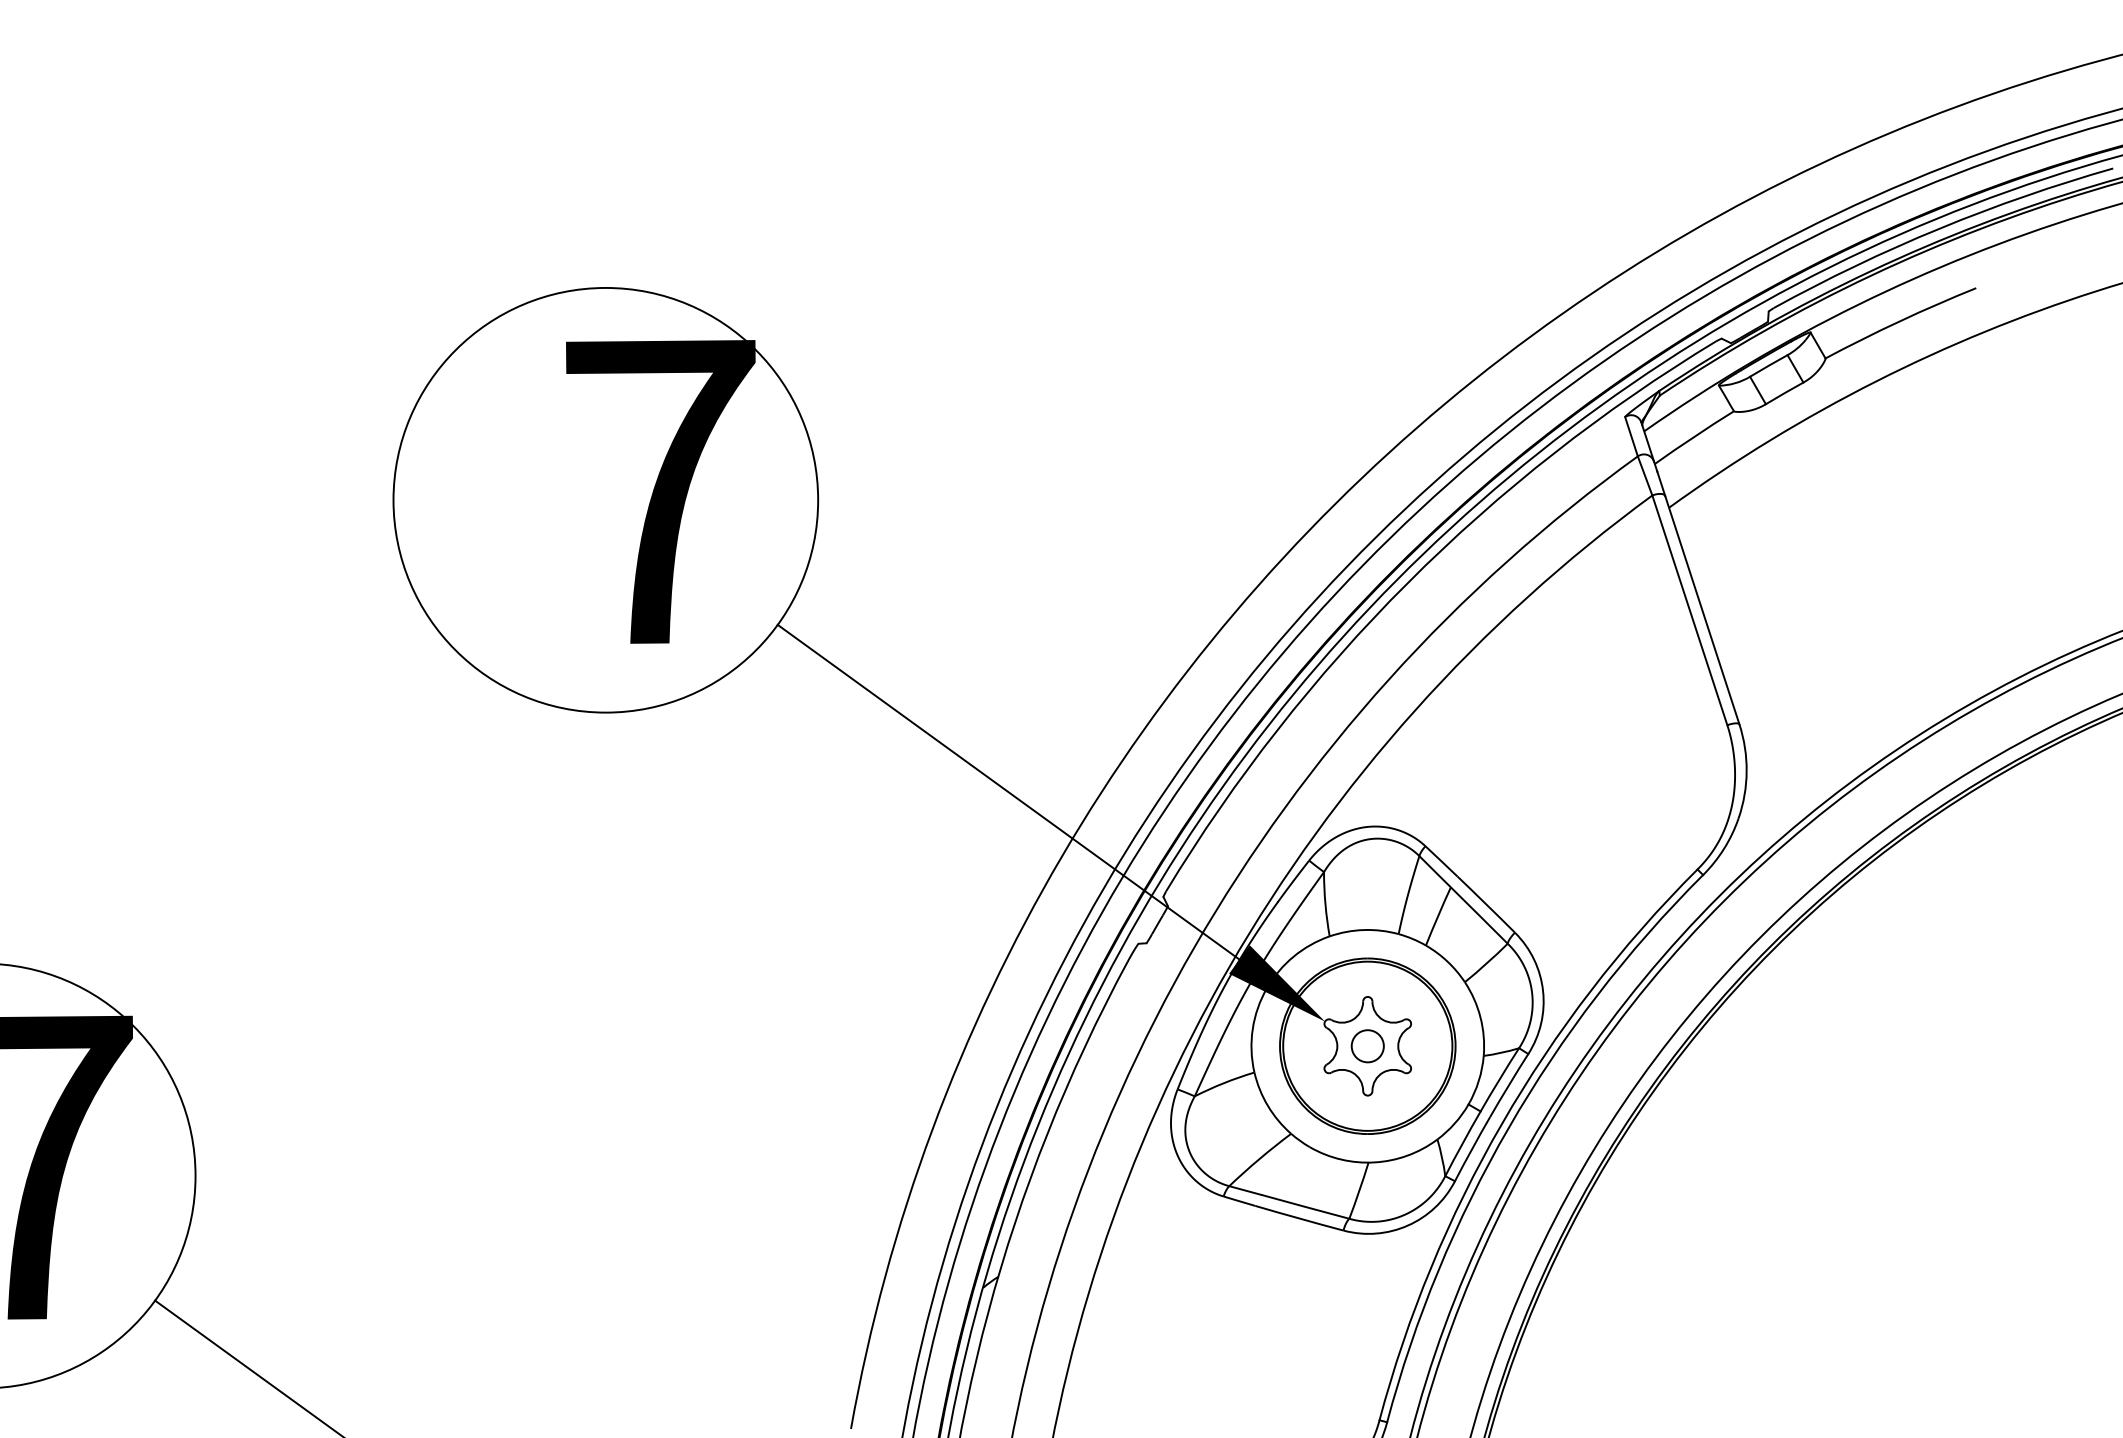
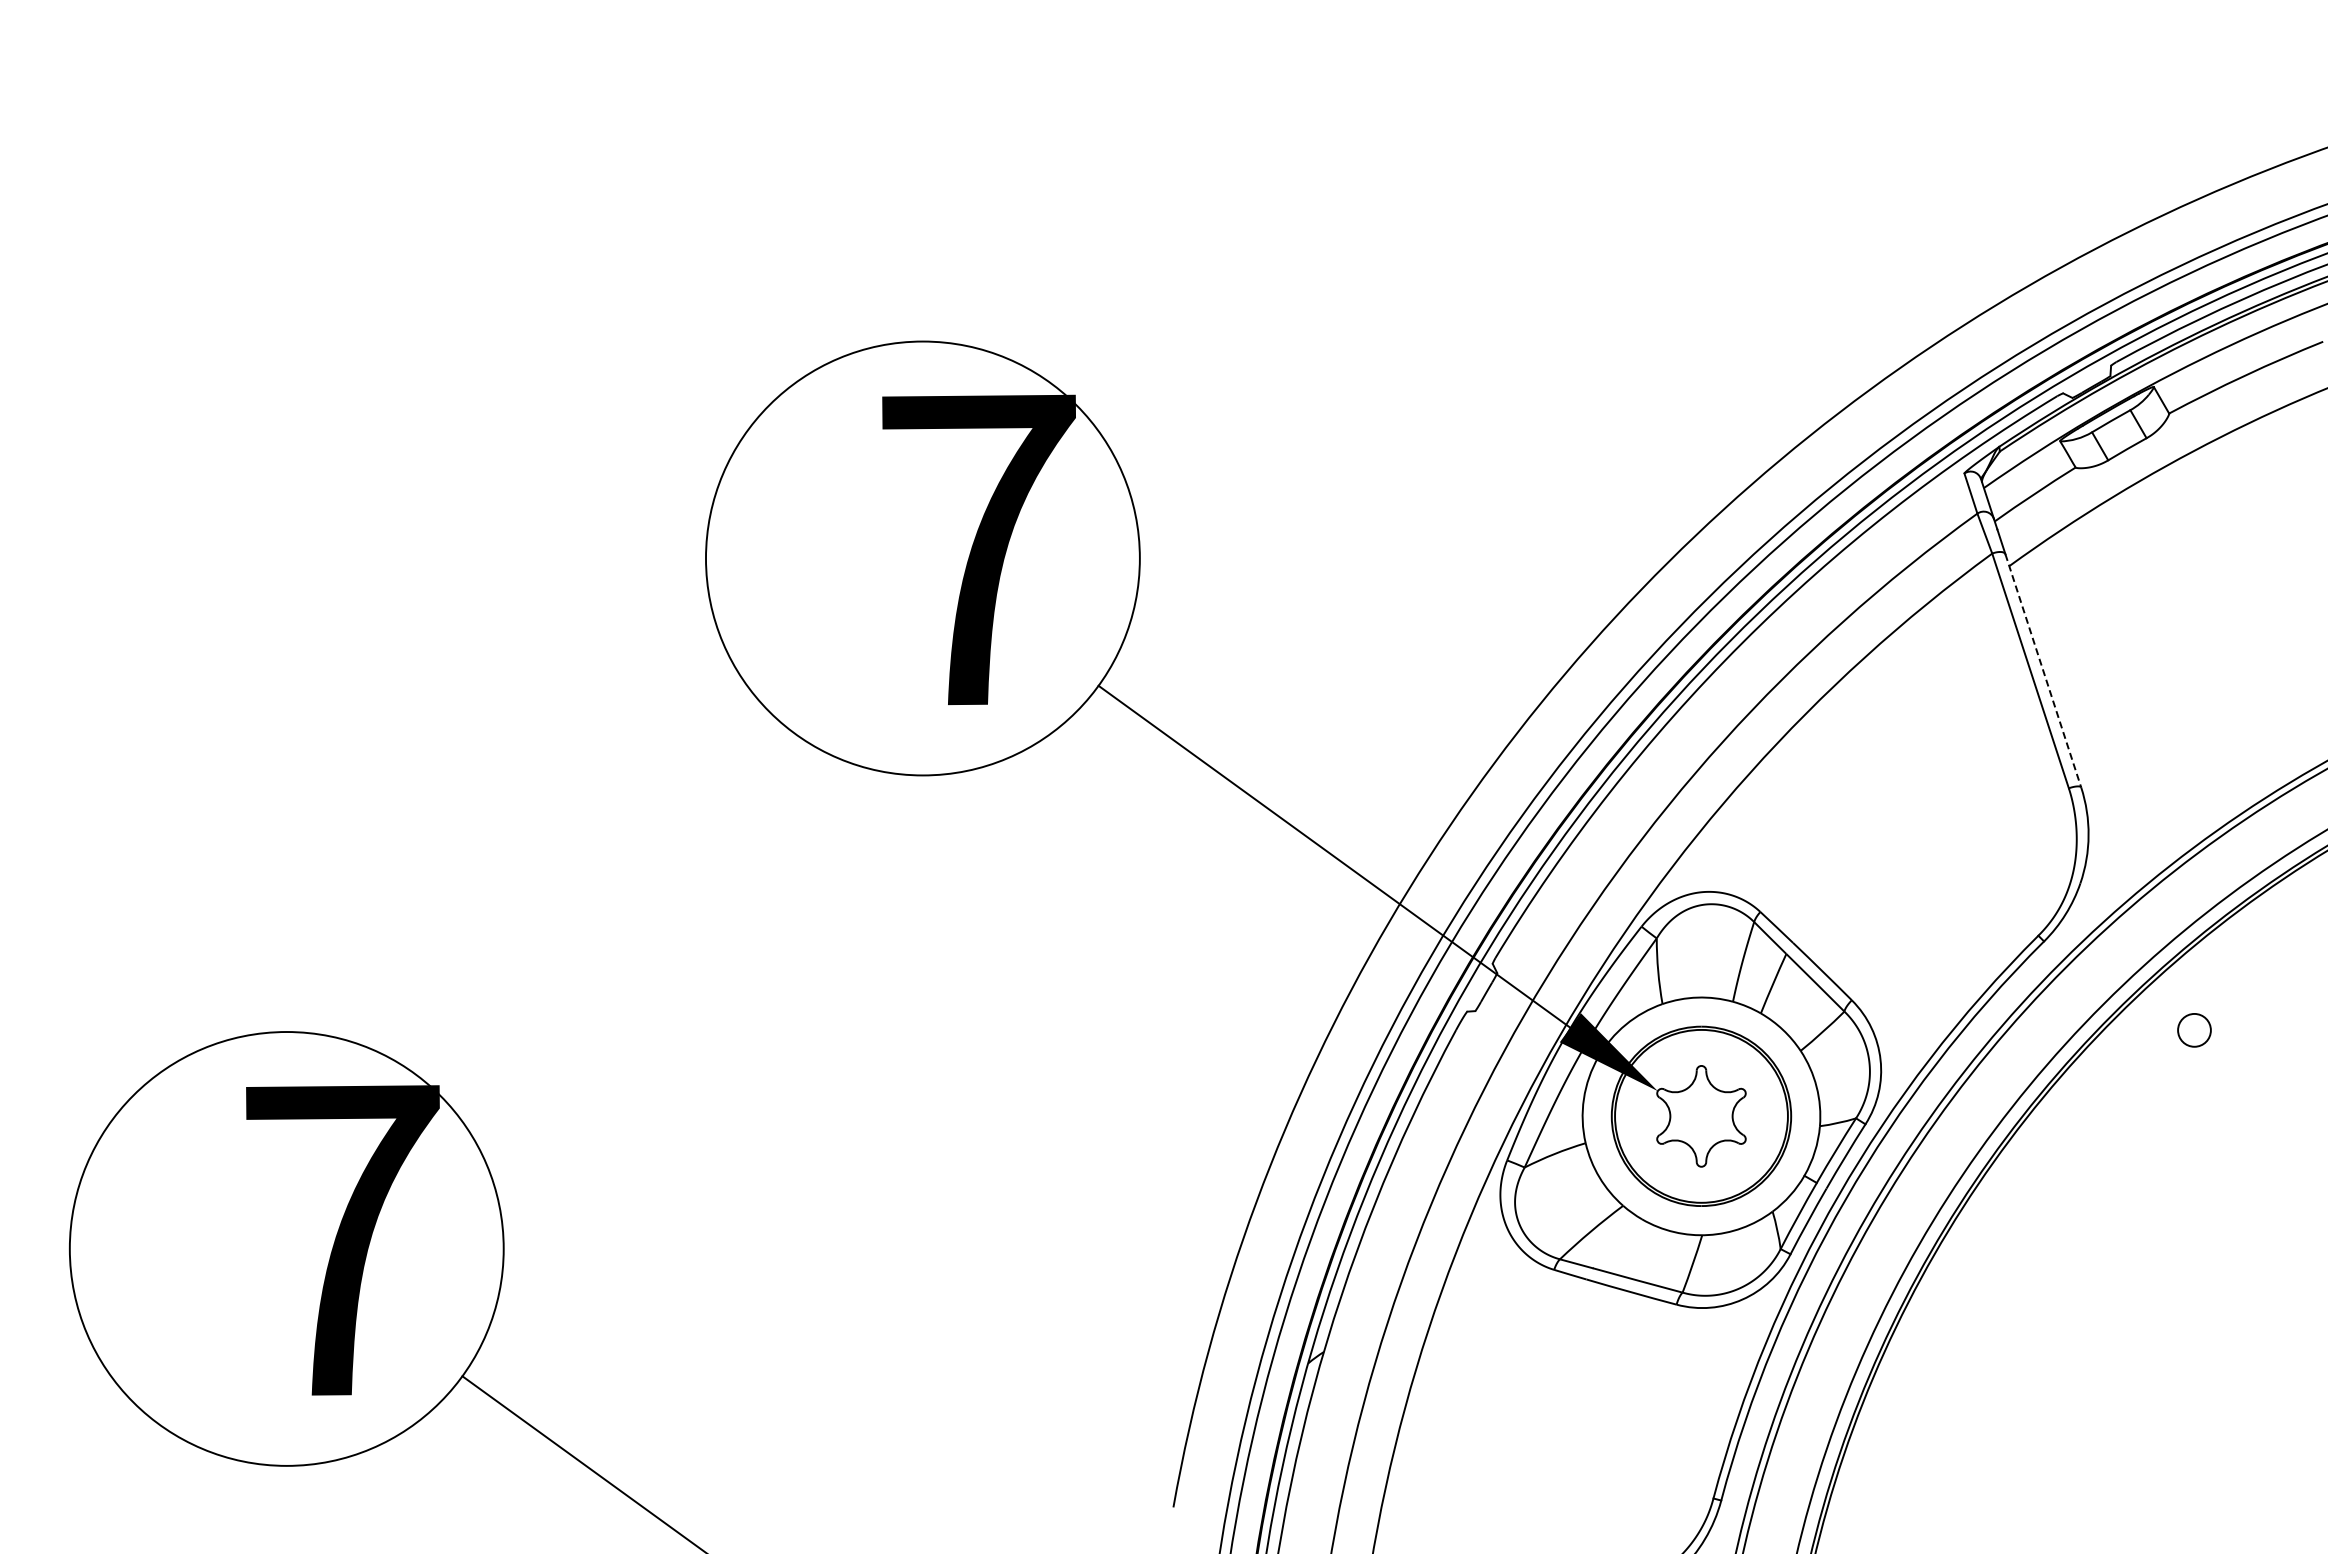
line: (1702, 609) -> (2043, 670), solid -> dashed
circle: (1367, 1046) -> (2194, 1030), moved

